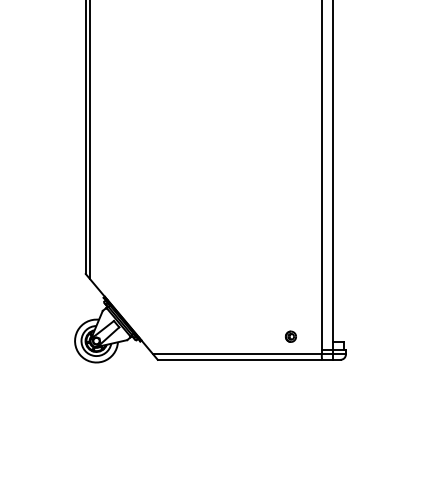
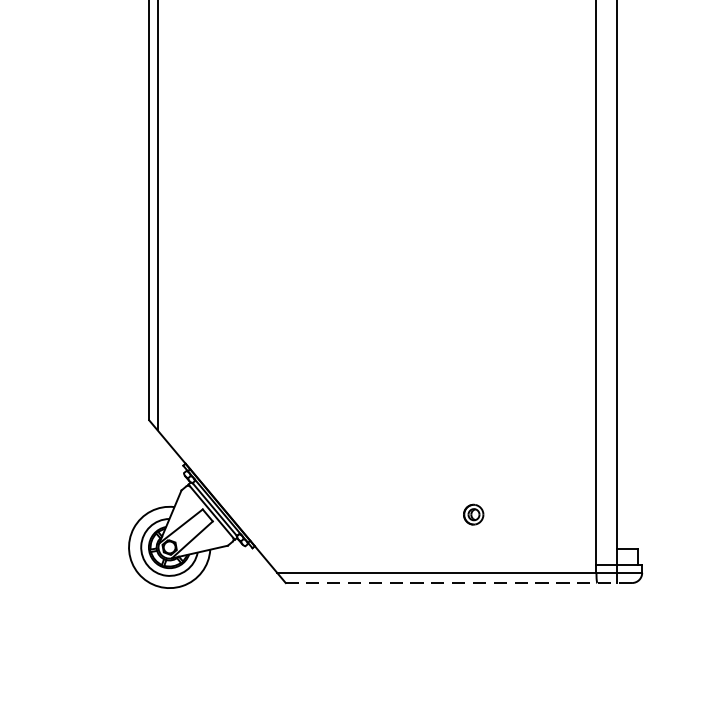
part: (290, 336) -> (472, 514), moved
line: (248, 359) -> (457, 582), solid -> dashed

